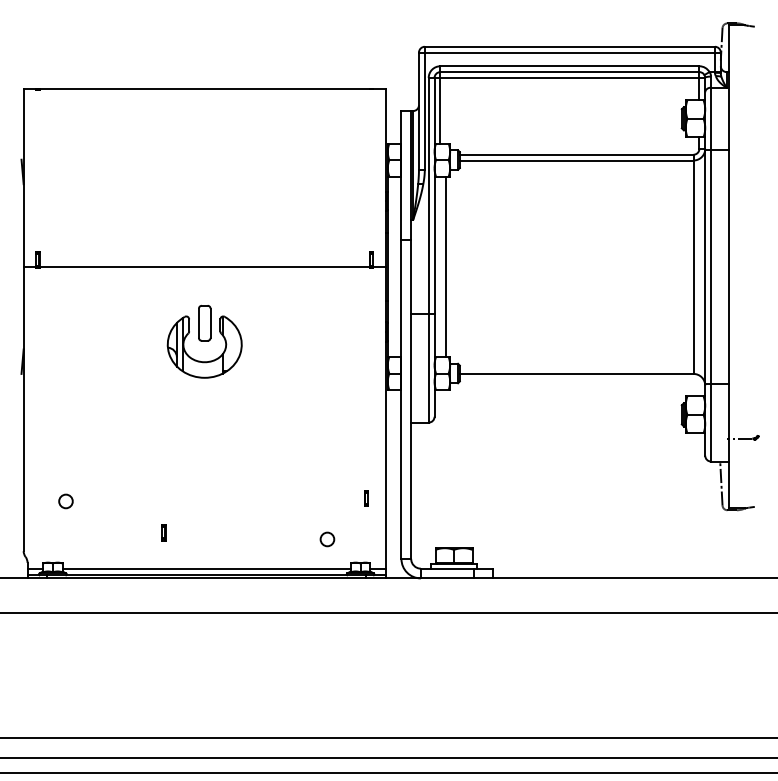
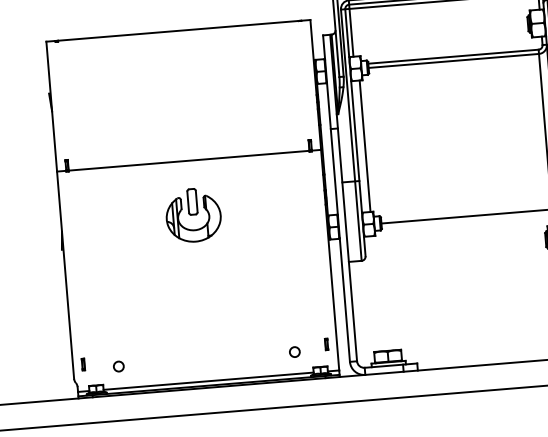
part: (366, 498) -> (326, 344), moved
circle: (65, 501) -> (118, 366), moved
part: (163, 532) -> (83, 364), moved

